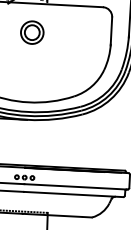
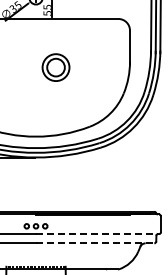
part: (31, 32) -> (55, 67), moved
line: (75, 187) -> (96, 234), solid -> dashed
line: (73, 194) -> (95, 243), solid -> dashed

